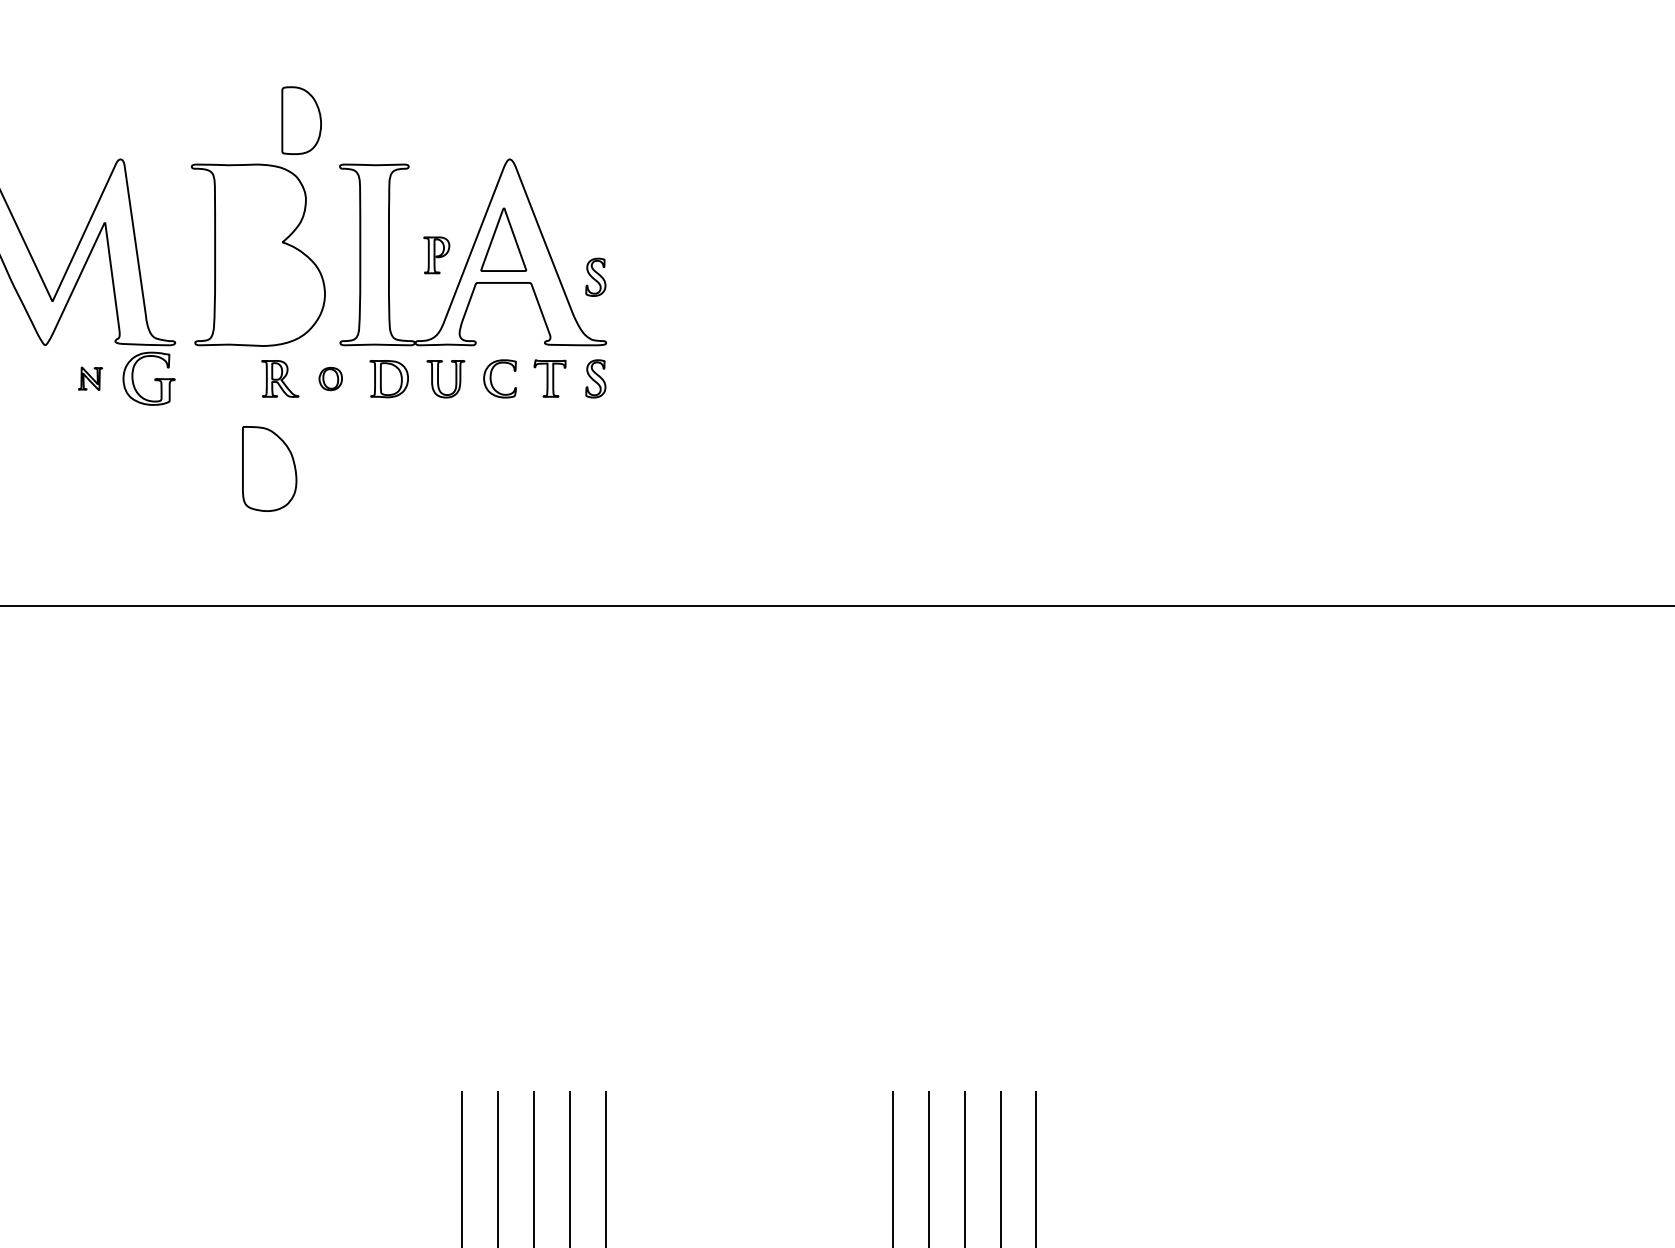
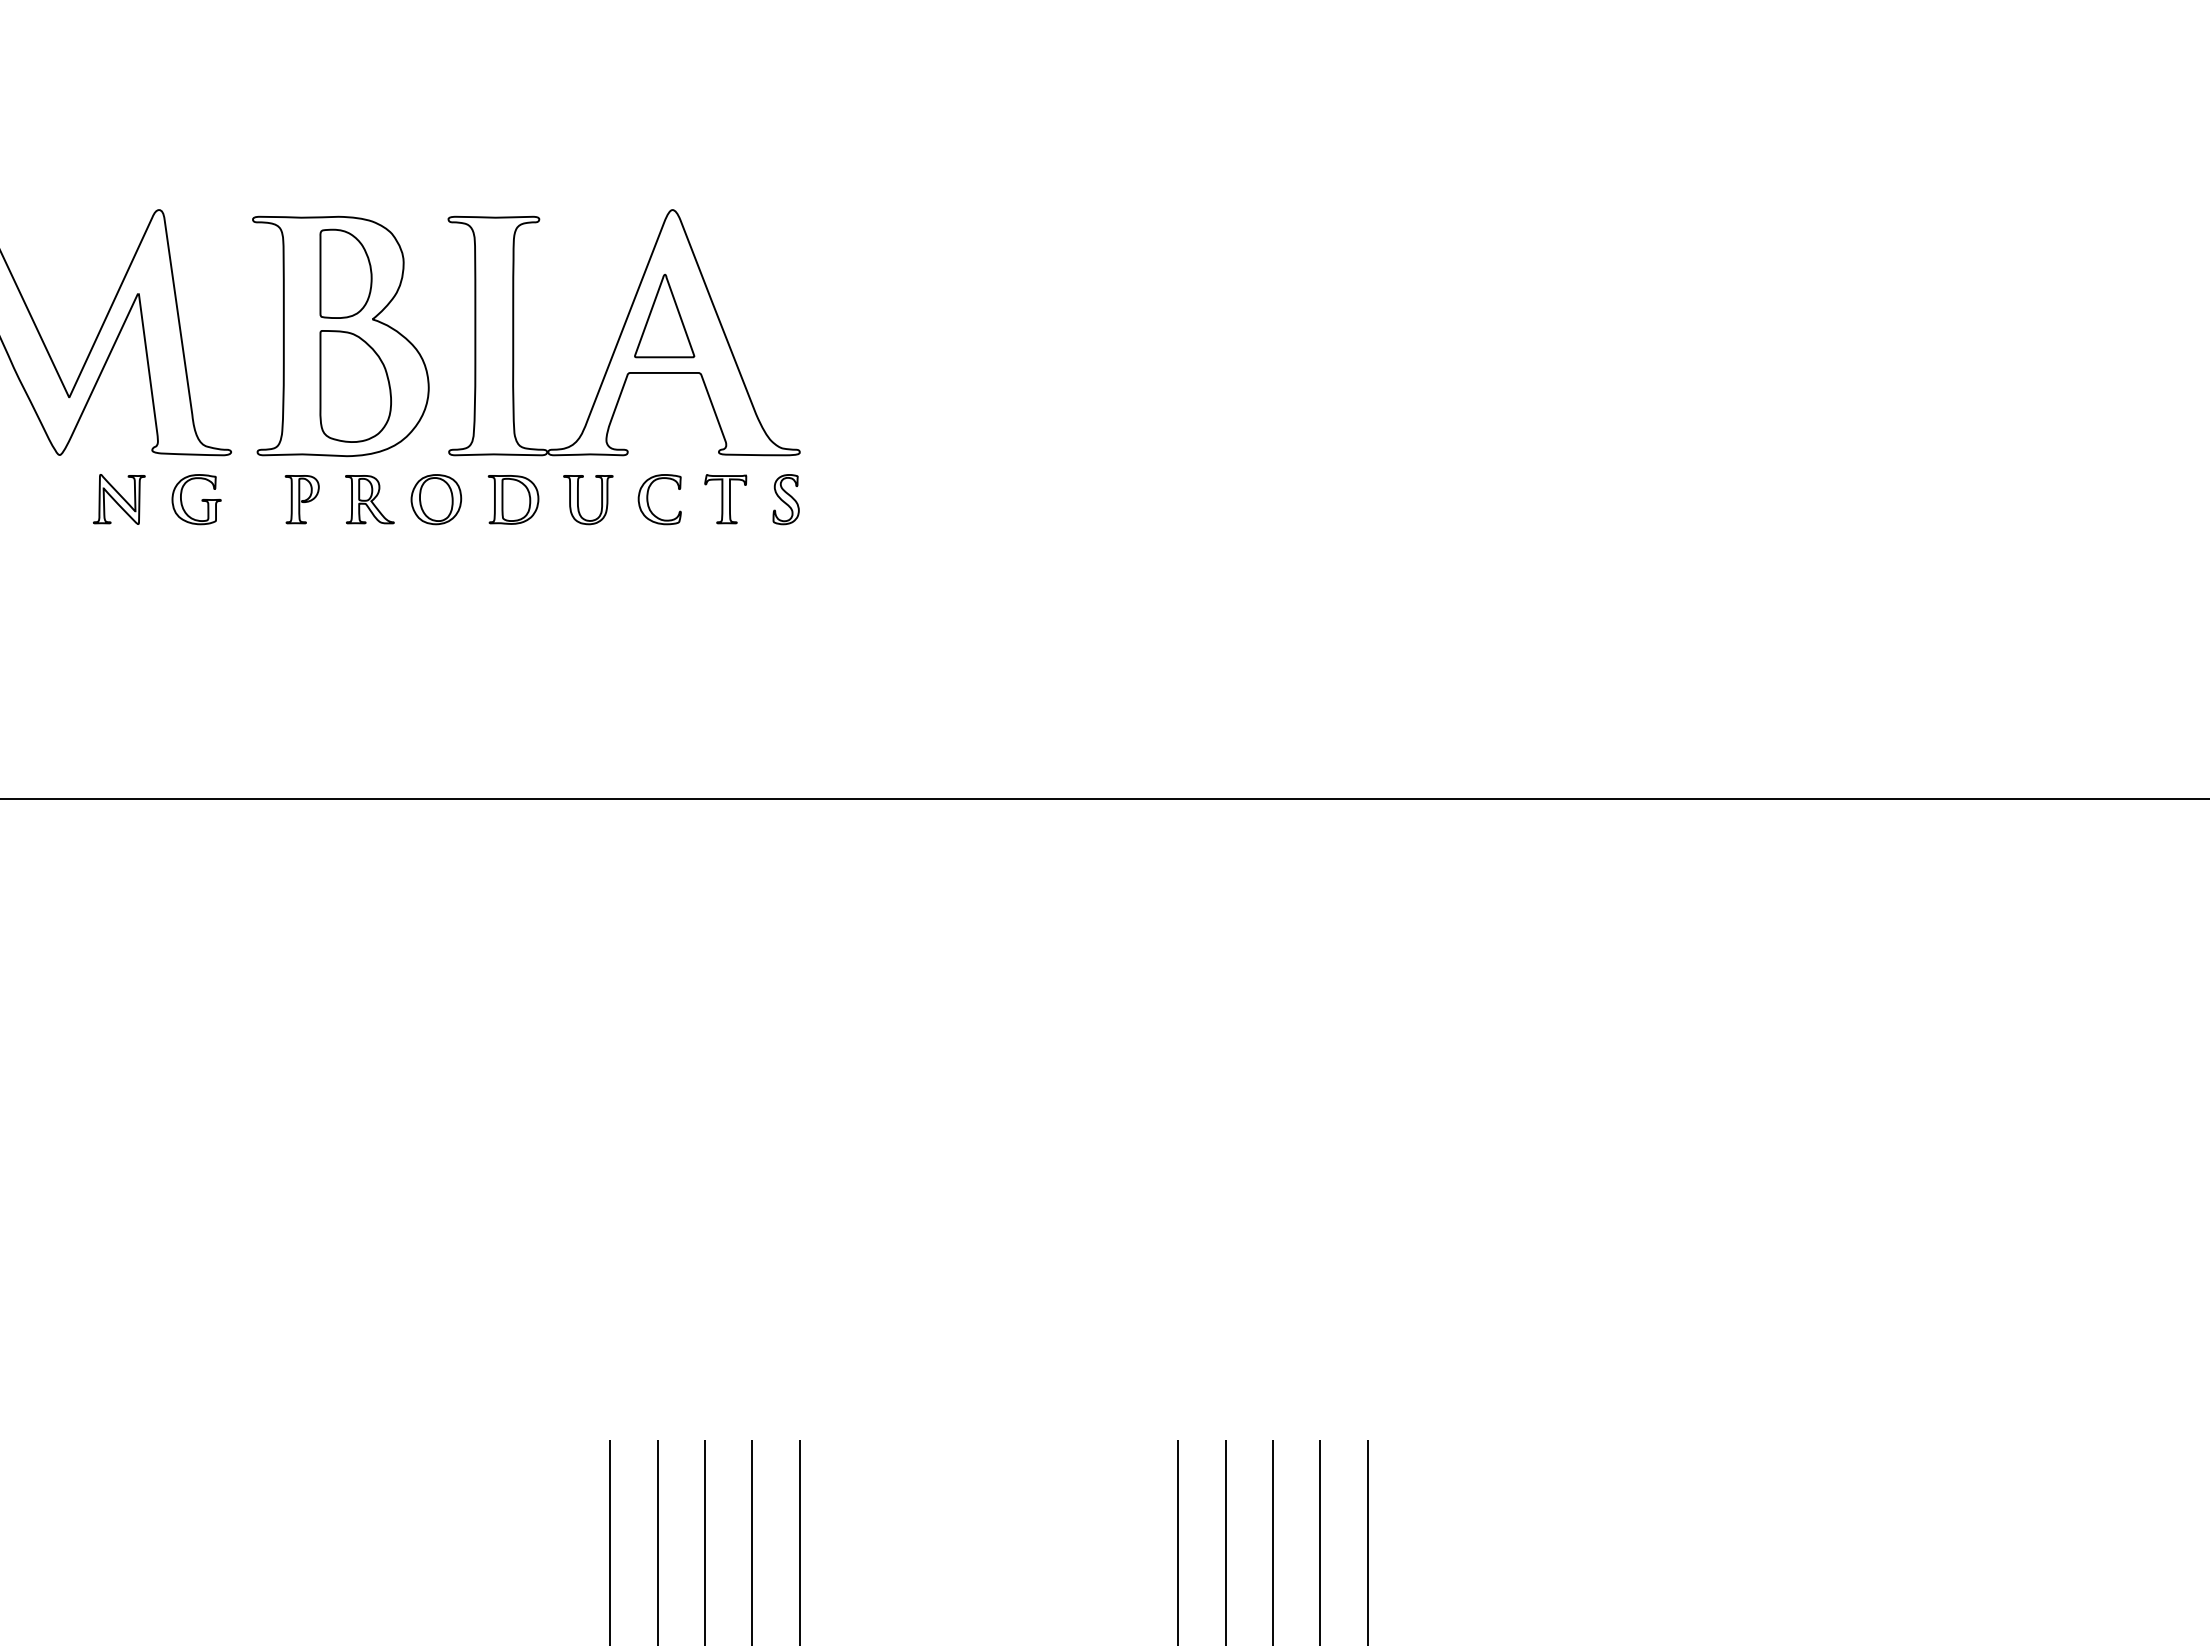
part: (301, 120) -> (345, 273), moved
part: (436, 255) -> (301, 499), moved
part: (595, 277) -> (785, 365), removed
part: (90, 378) -> (119, 499), size x1.67
part: (148, 378) -> (196, 499), size x0.71
part: (330, 378) -> (436, 499), size x1.67
part: (269, 469) -> (355, 386), moved

